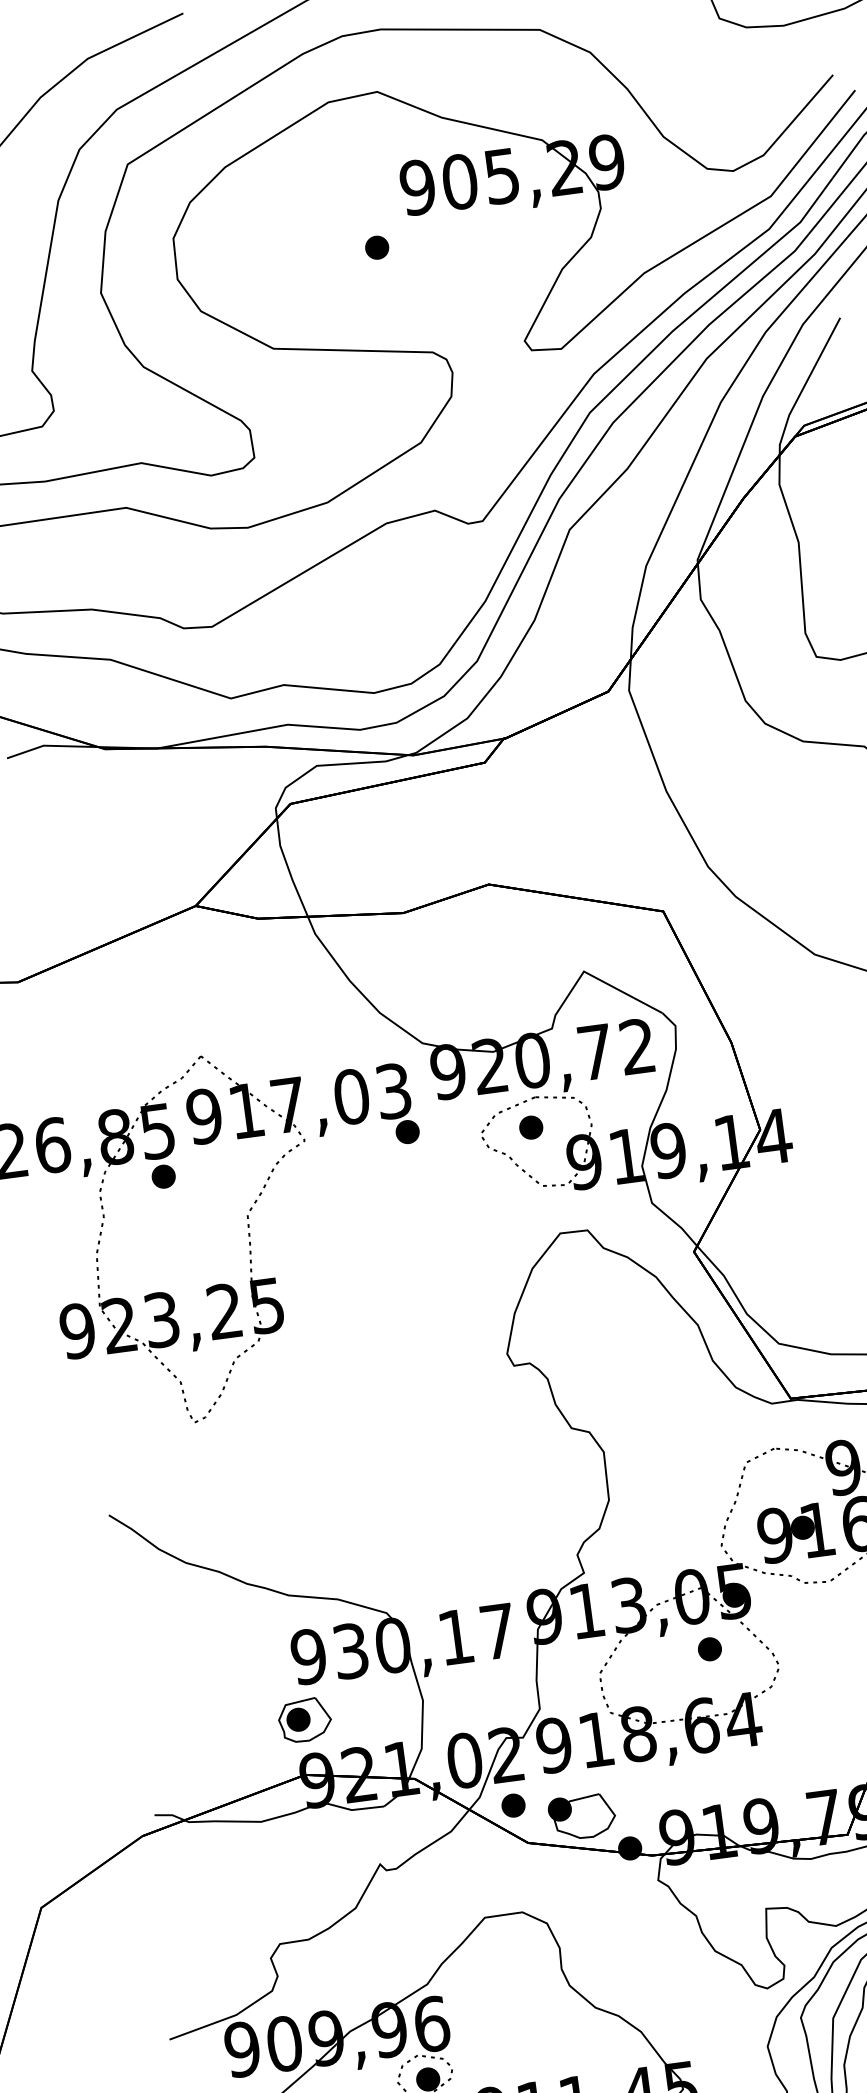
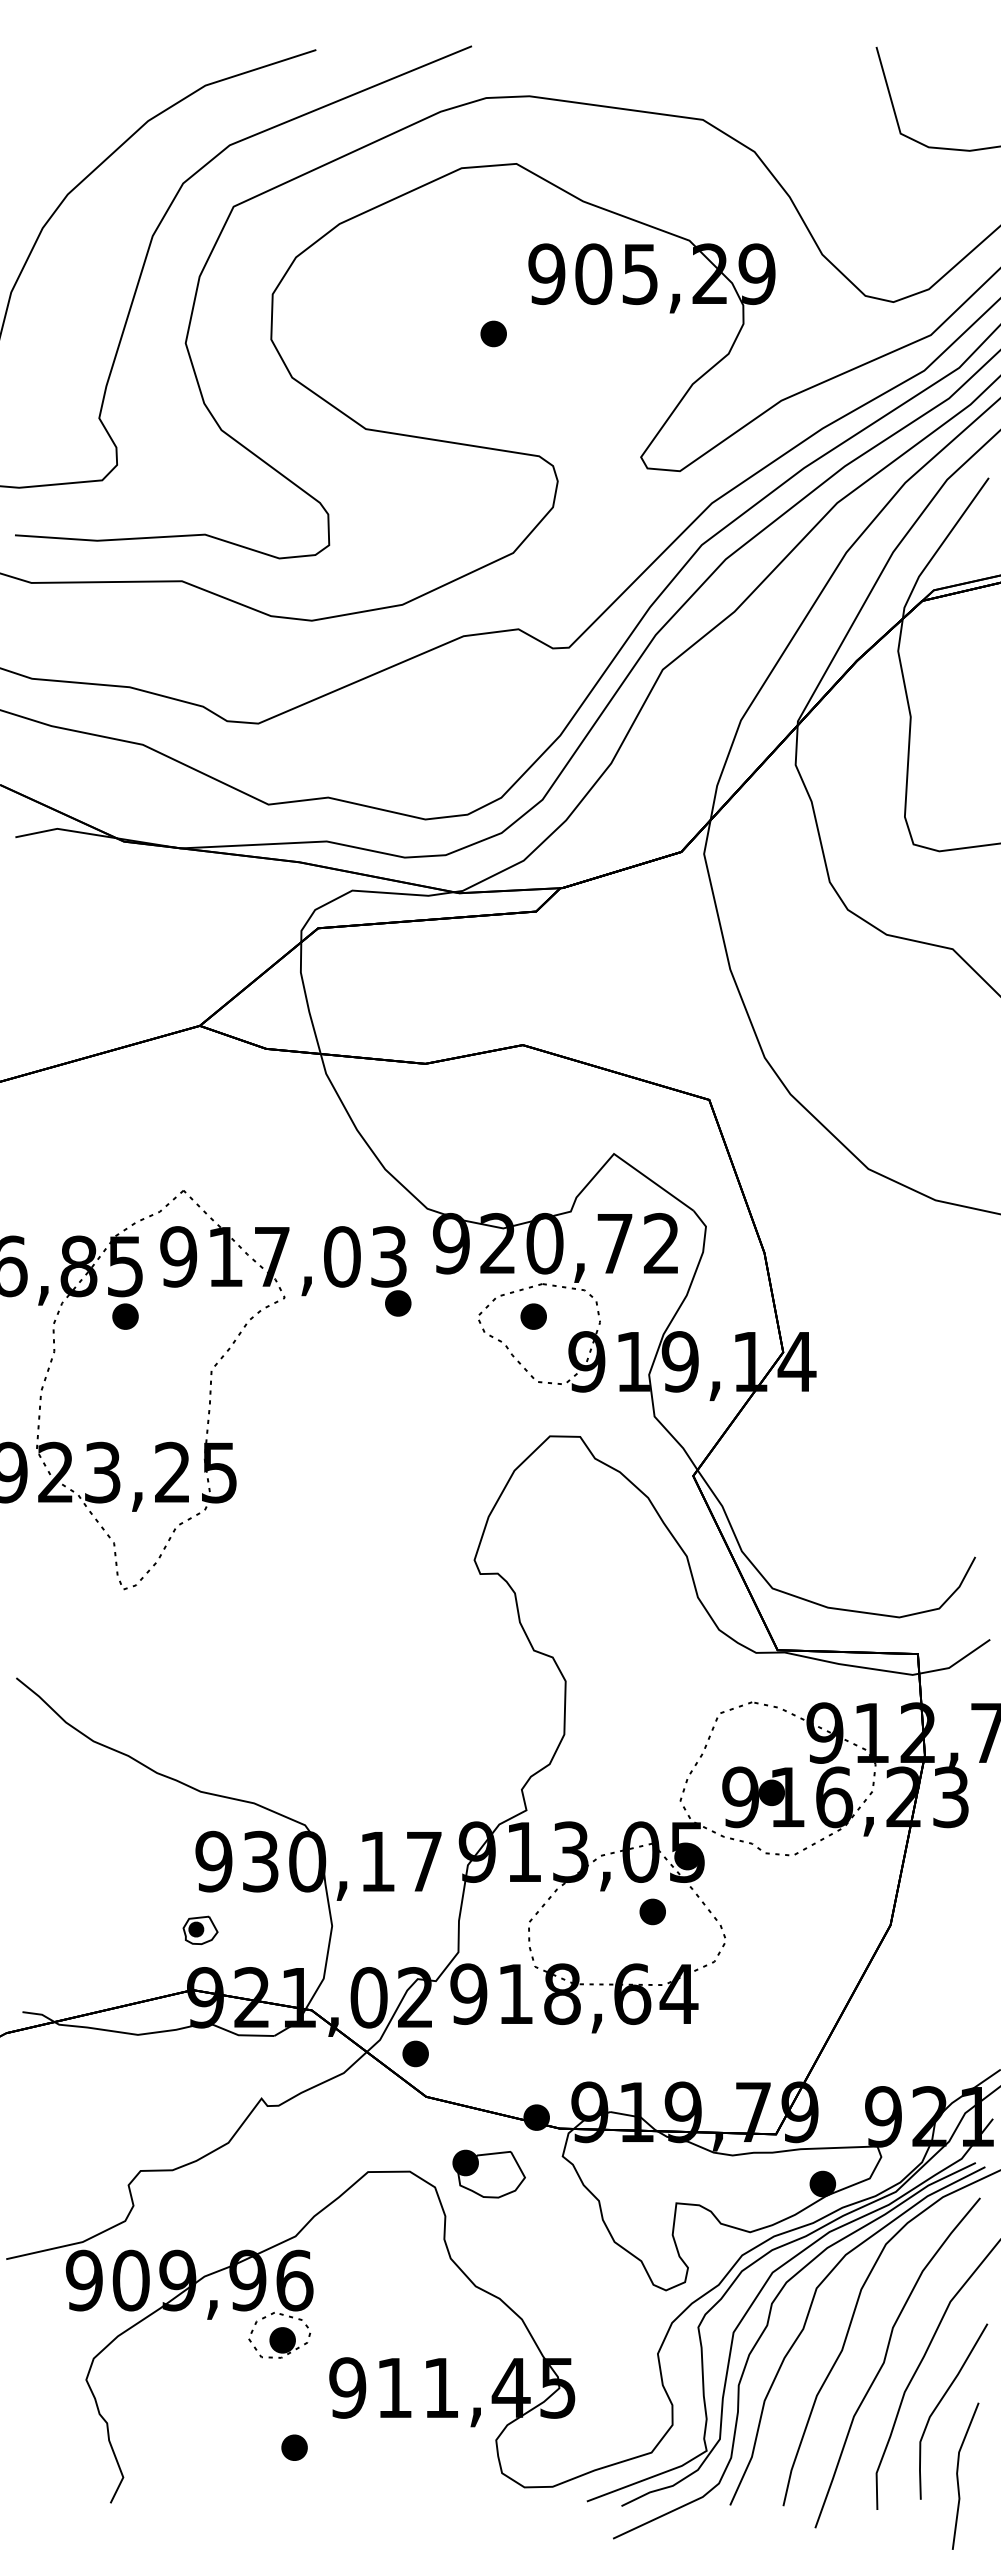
part: (304, 1720) -> (200, 1930), size x0.6
part: (581, 1816) -> (488, 2173), moved

